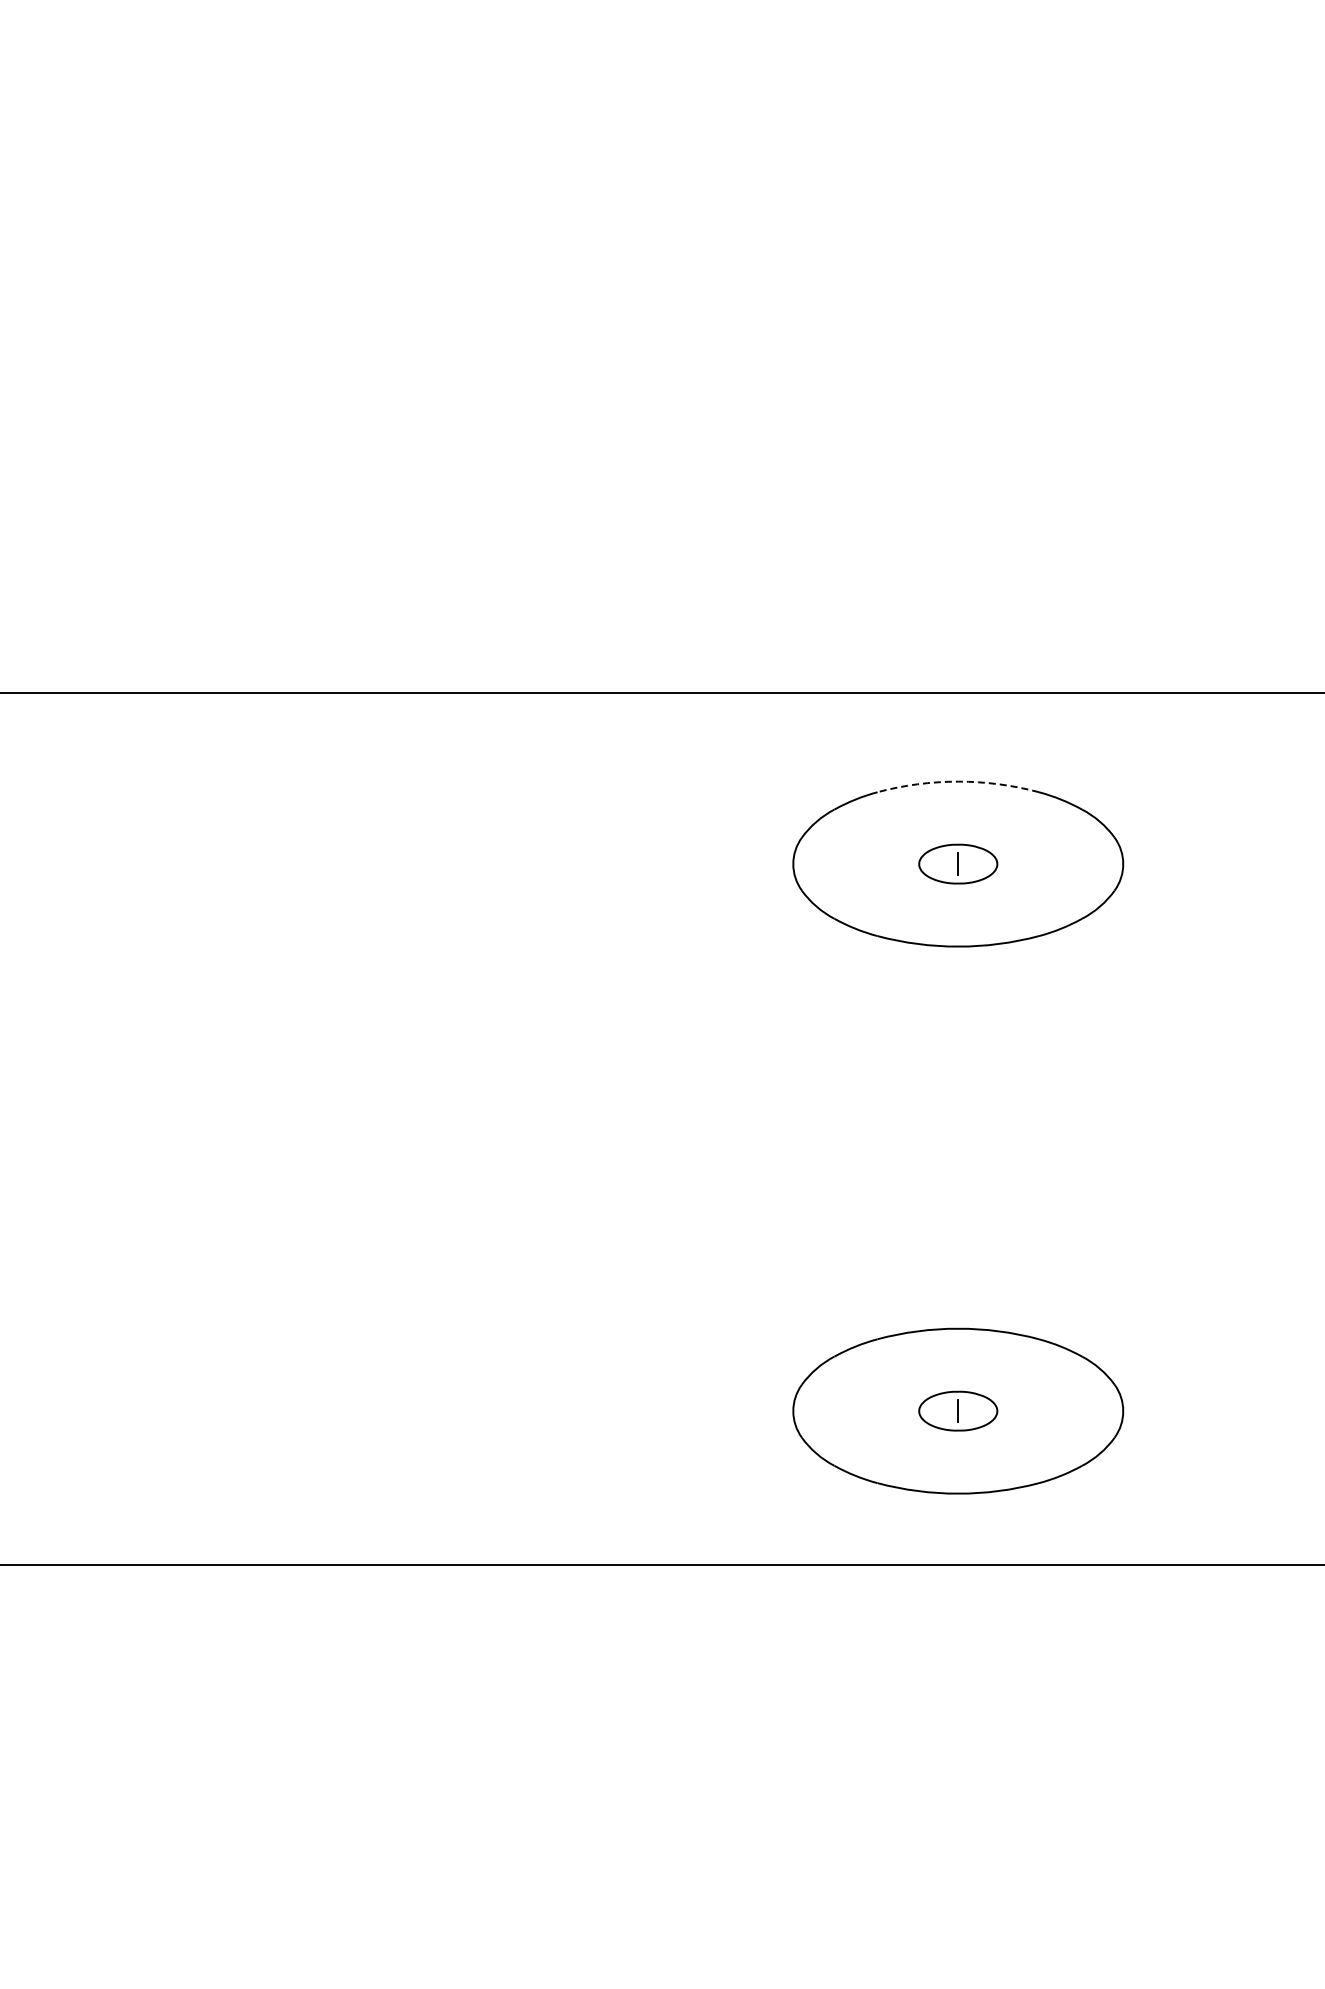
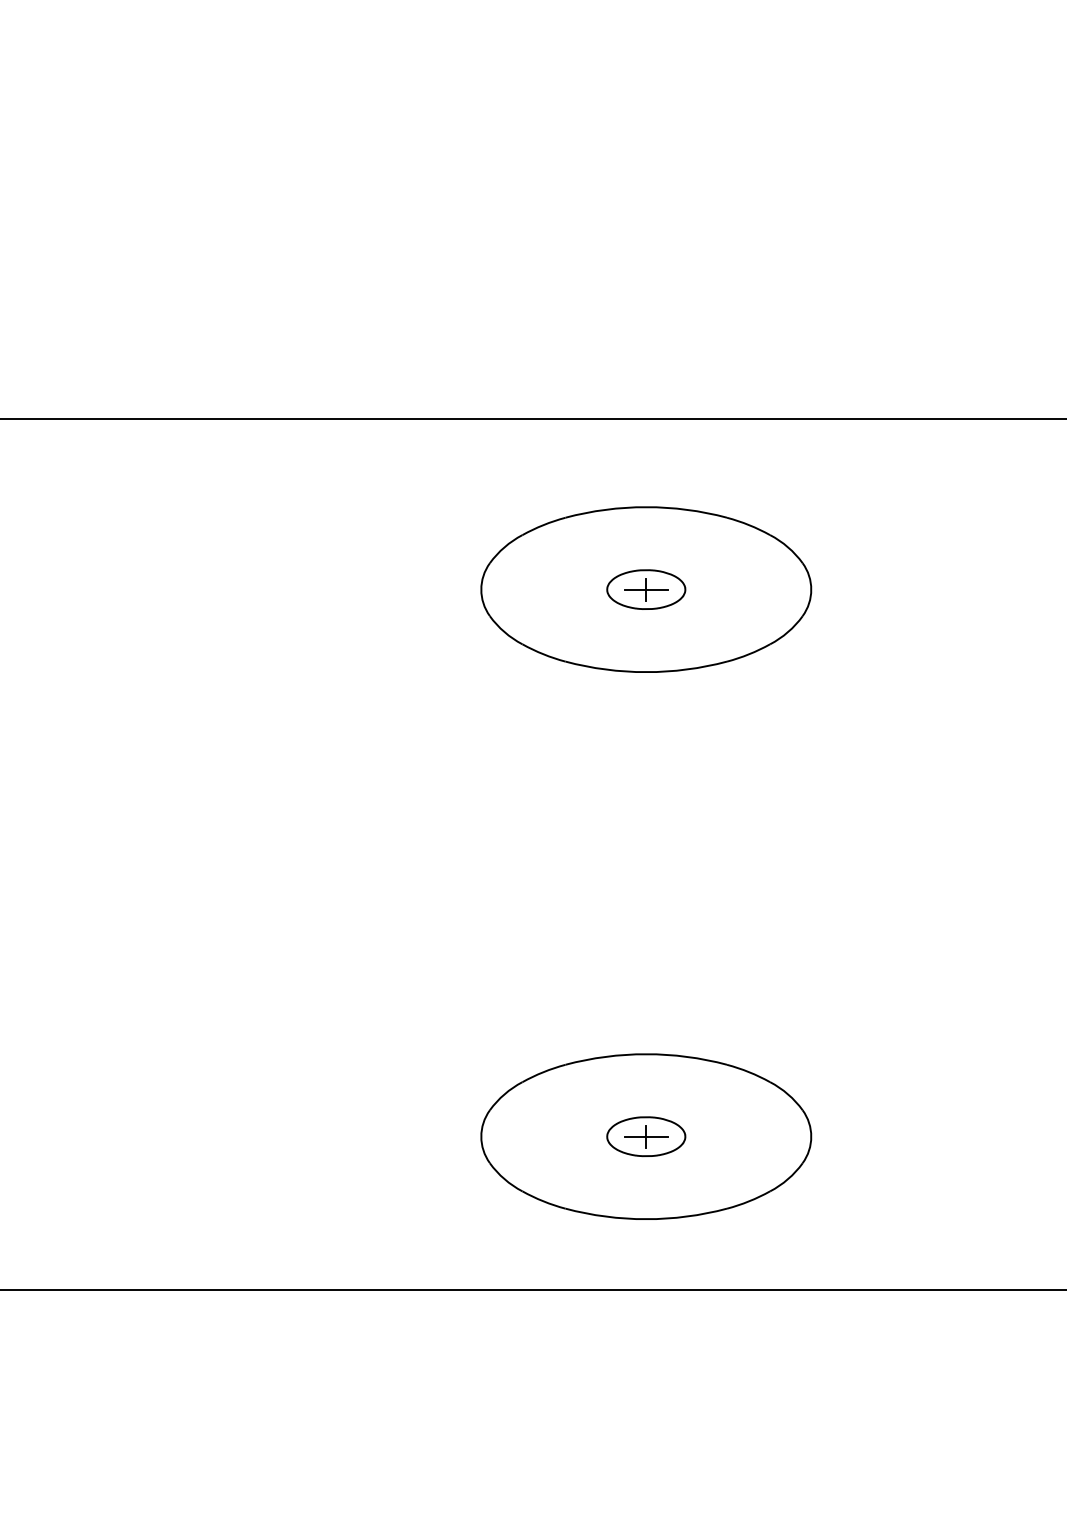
arc: (958, 781) -> (646, 507), dashed -> solid
line: (957, 864) -> (645, 590), added
line: (957, 1411) -> (645, 1137), added

